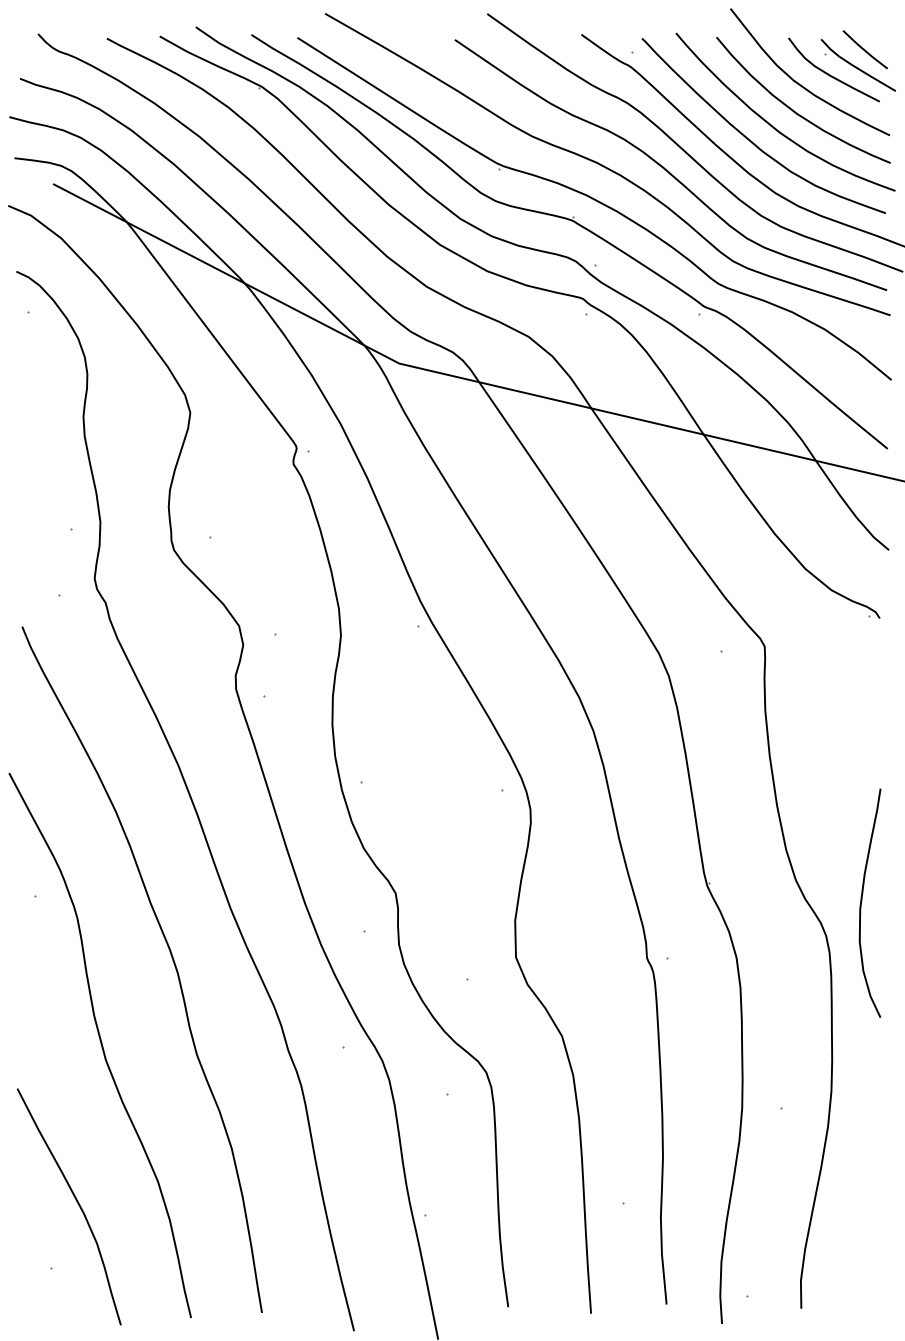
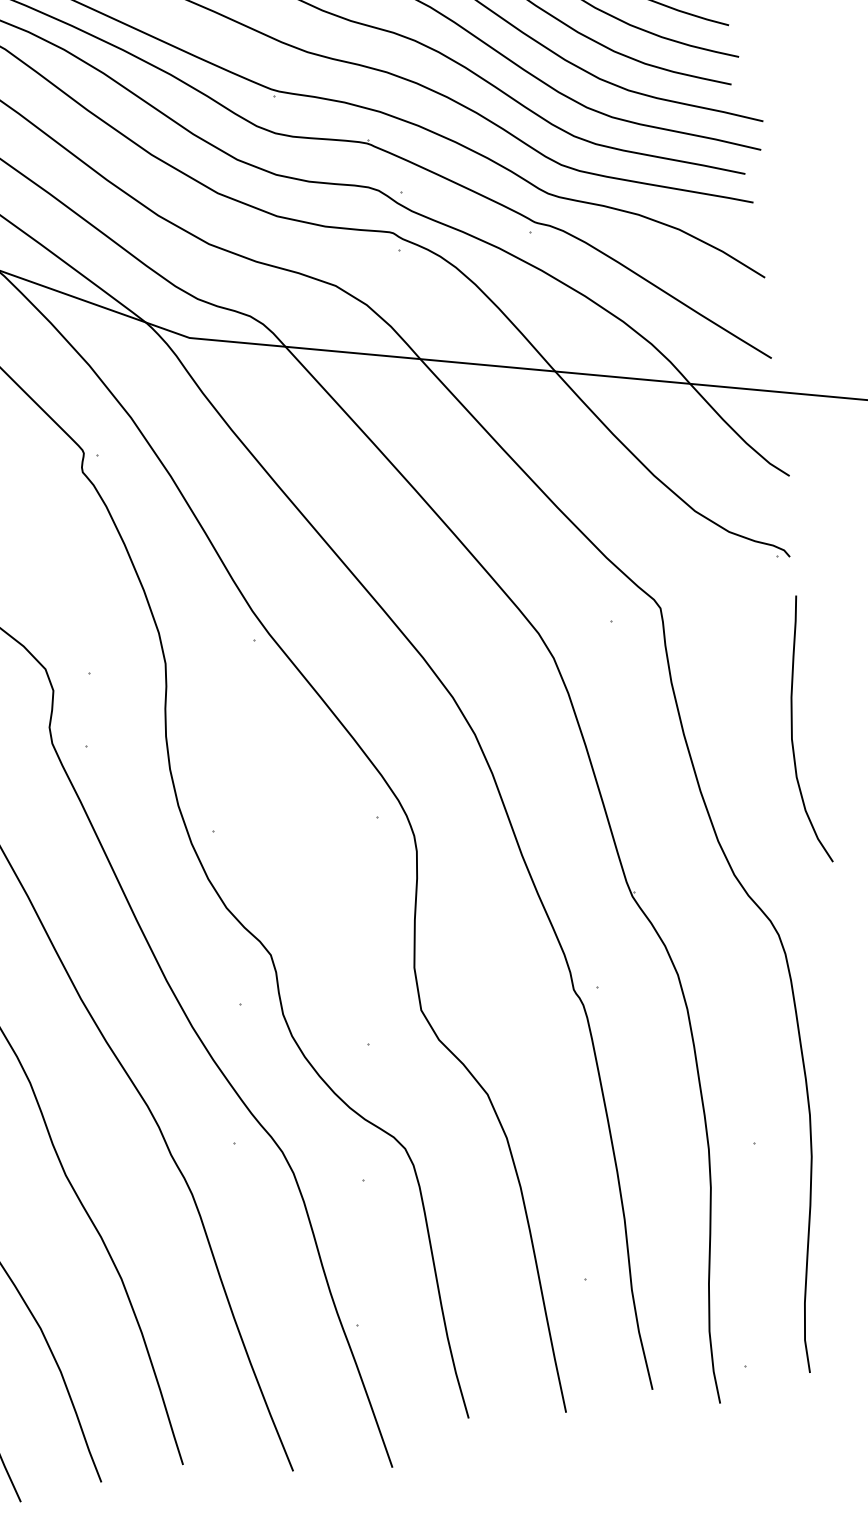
curve: (862, 901) -> (793, 729), moved

